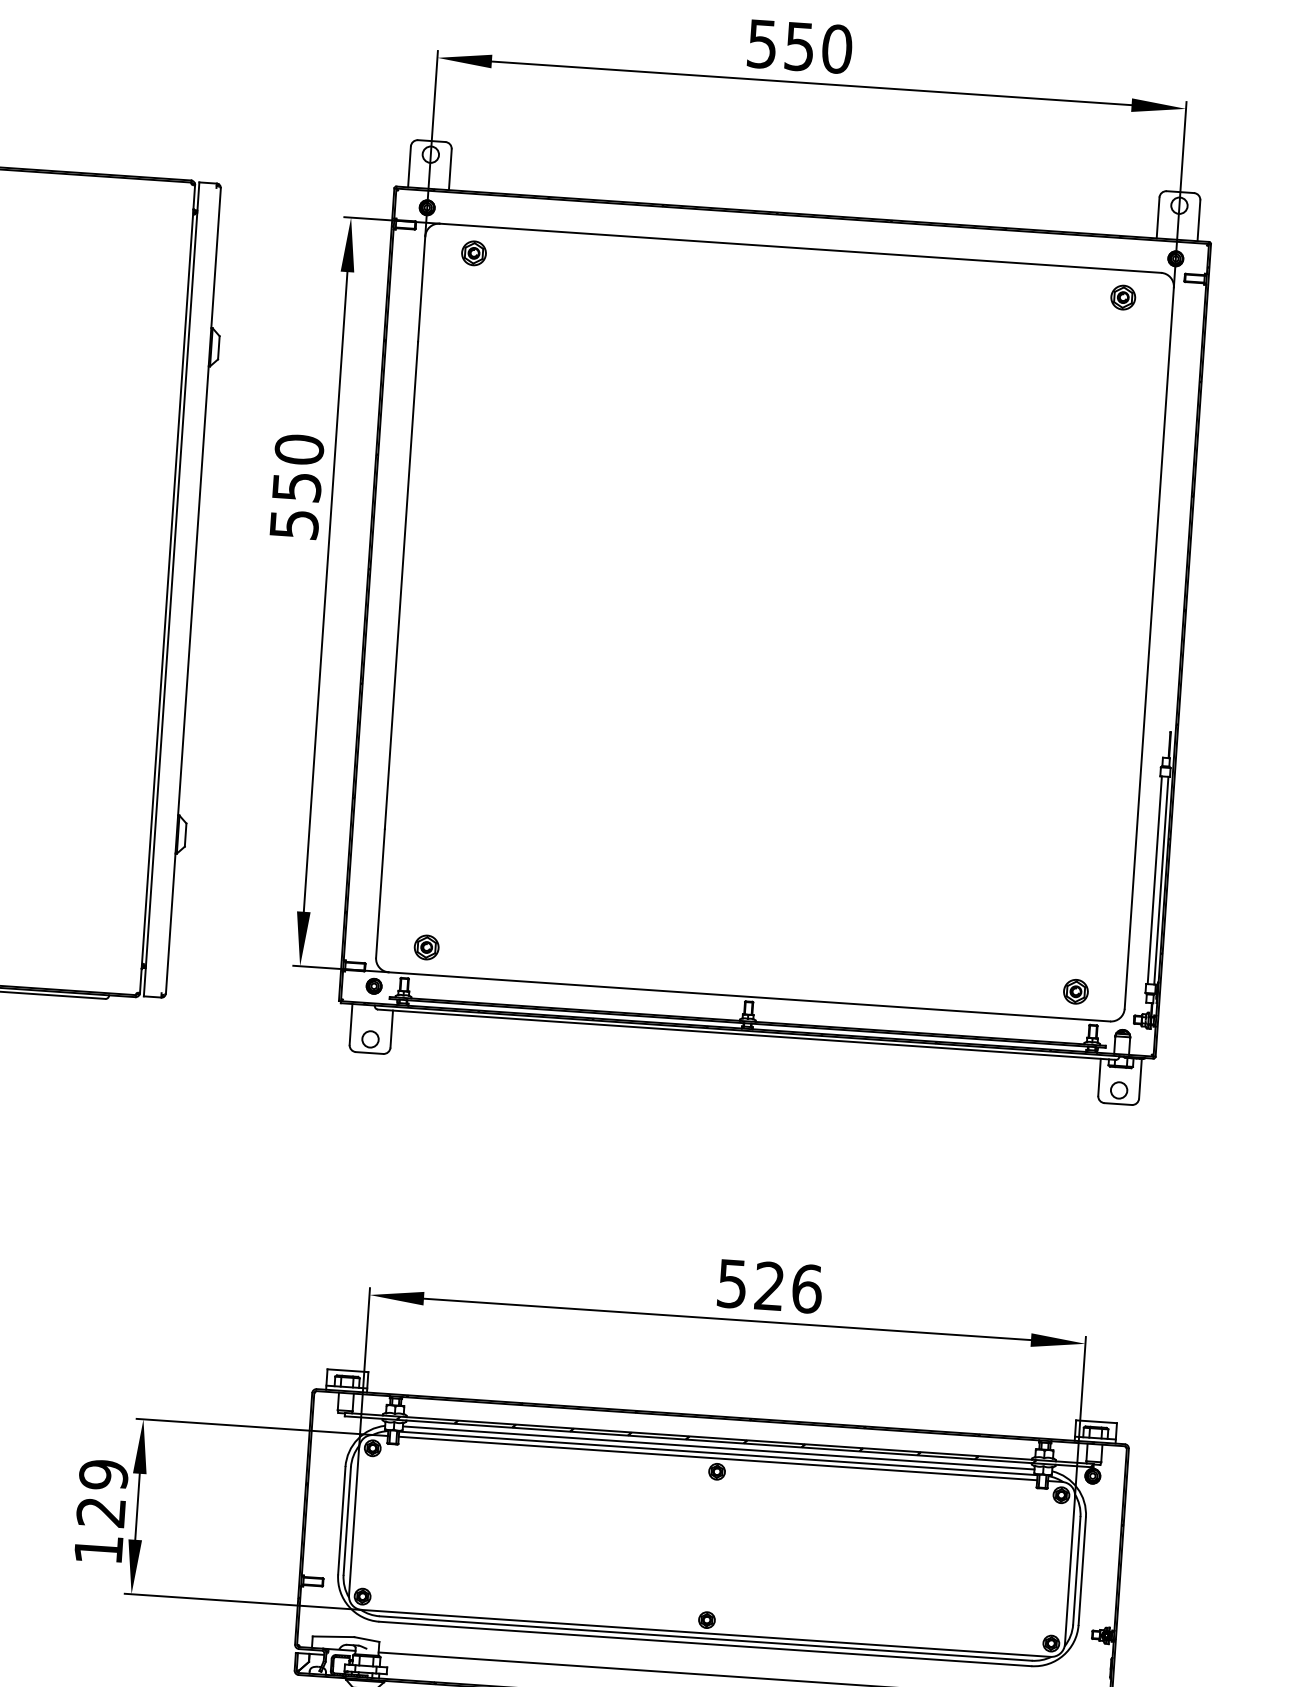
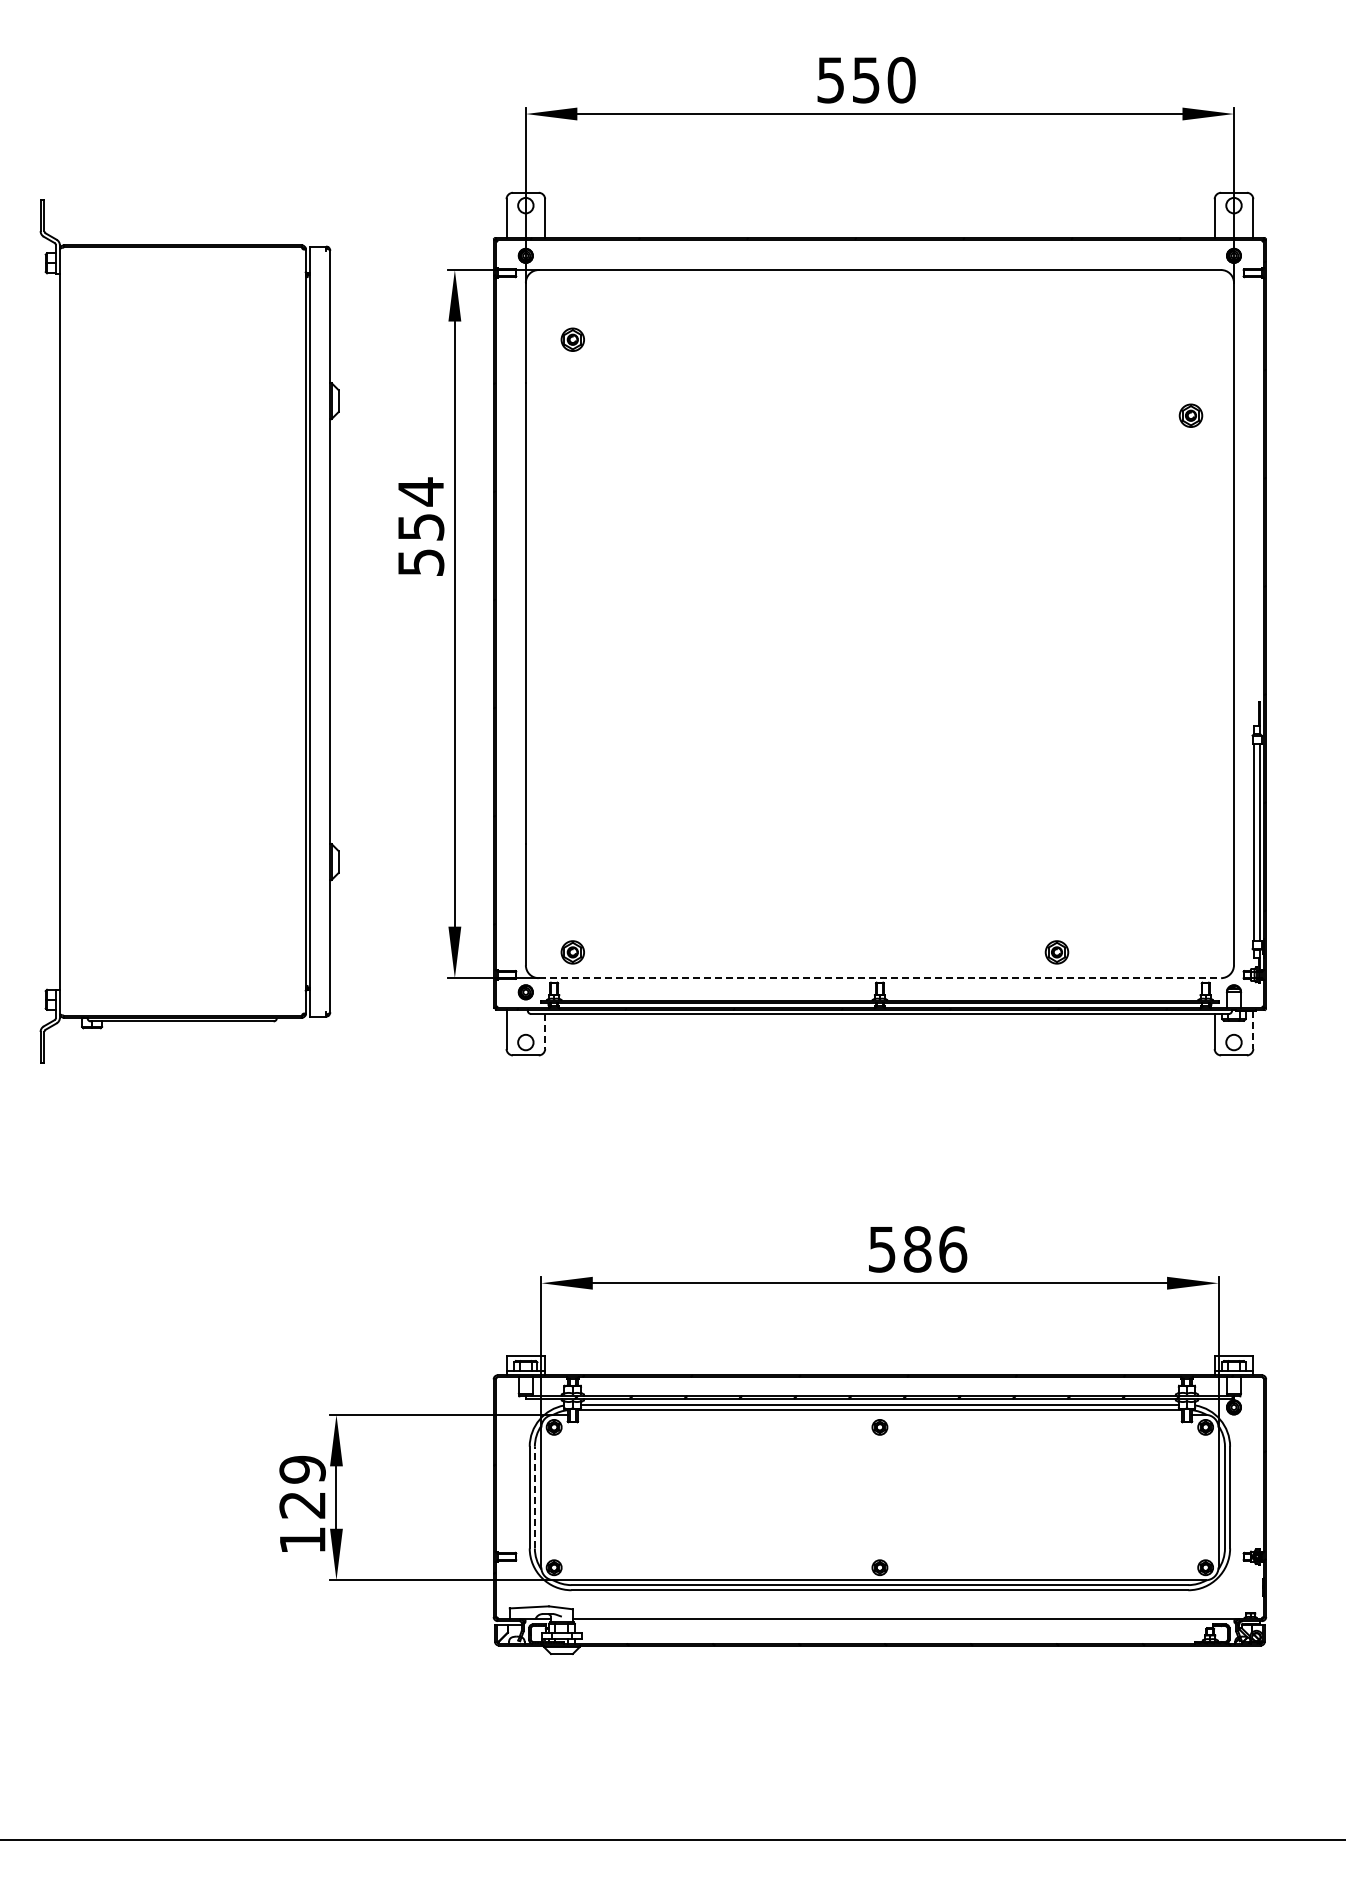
part: (473, 253) -> (572, 339), moved
part: (1122, 297) -> (1190, 415), moved
text: (298, 449) -> (420, 491), 550 -> 554
part: (1075, 991) -> (1056, 952), moved
line: (750, 997) -> (880, 978), solid -> dashed
line: (392, 1029) -> (545, 1031), solid -> dashed
line: (1140, 1079) -> (1253, 1030), solid -> dashed
text: (769, 1286) -> (917, 1249), 526 -> 586
line: (717, 1458) -> (879, 1414), removed
line: (346, 1520) -> (534, 1497), solid -> dashed

